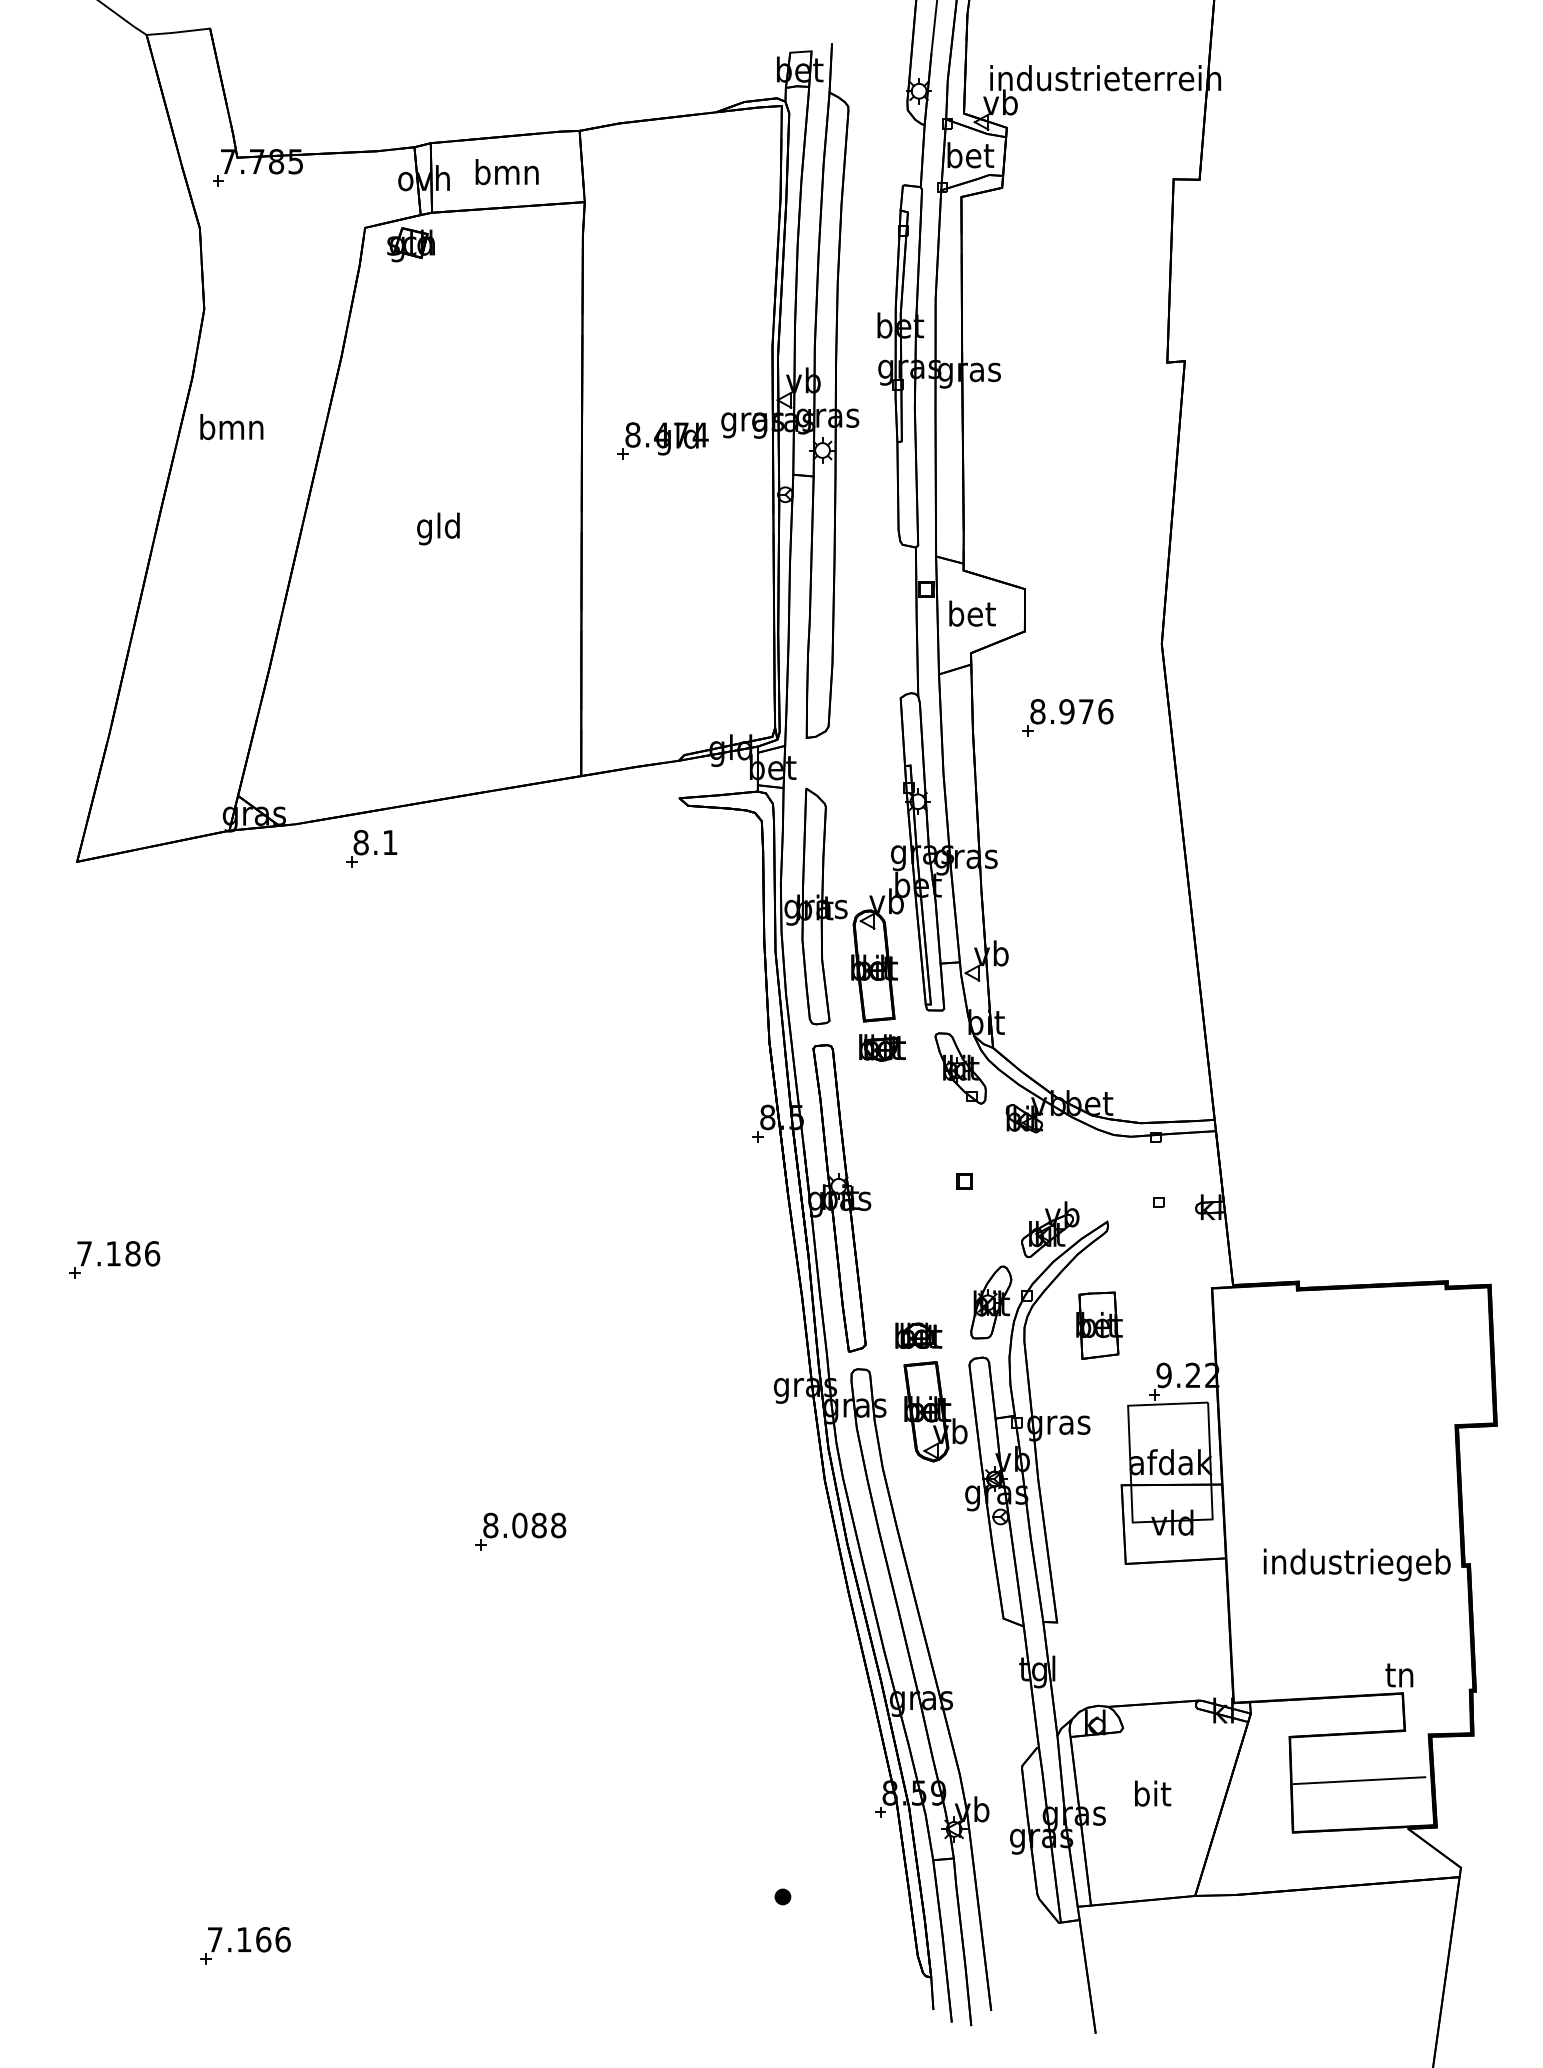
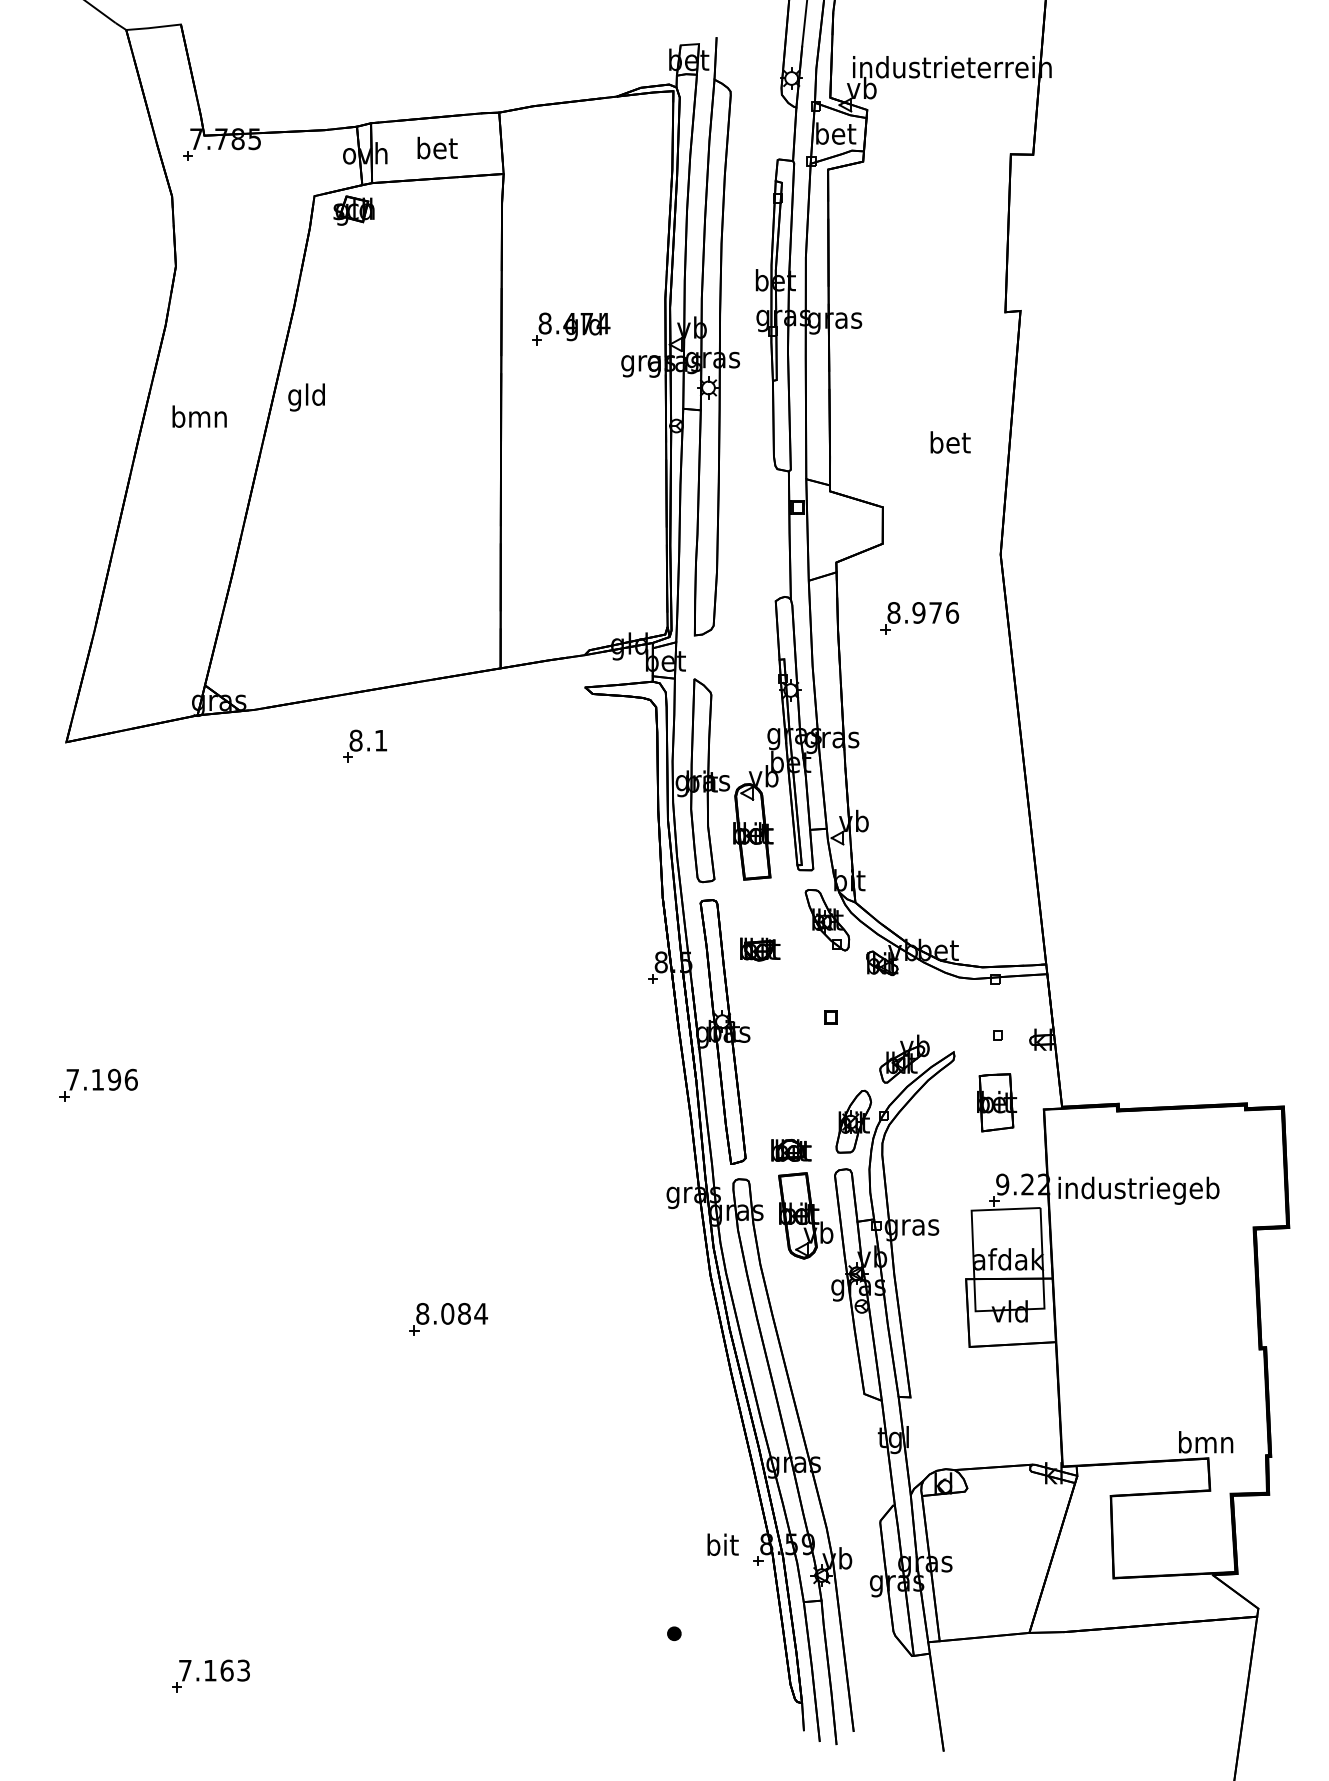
text: (506, 171) -> (436, 147), bmn -> bet
text: (231, 426) -> (199, 416), moved
part: (663, 440) -> (571, 328), moved
text: (438, 528) -> (306, 397), moved
text: (972, 613) -> (950, 442), moved
part: (370, 848) -> (364, 745), moved
part: (882, 1047) -> (760, 949), moved
text: (132, 1253) -> (114, 1079), 7.186 -> 7.196
part: (1100, 1325) -> (997, 1102), moved
text: (557, 1525) -> (480, 1313), 8.088 -> 8.084
text: (1356, 1564) -> (1138, 1190), moved
text: (1400, 1674) -> (1206, 1442), tn -> bmn
line: (1358, 1780) -> (1170, 1533), removed
text: (1152, 1793) -> (722, 1544), moved
text: (282, 1939) -> (243, 1670), 7.166 -> 7.163

